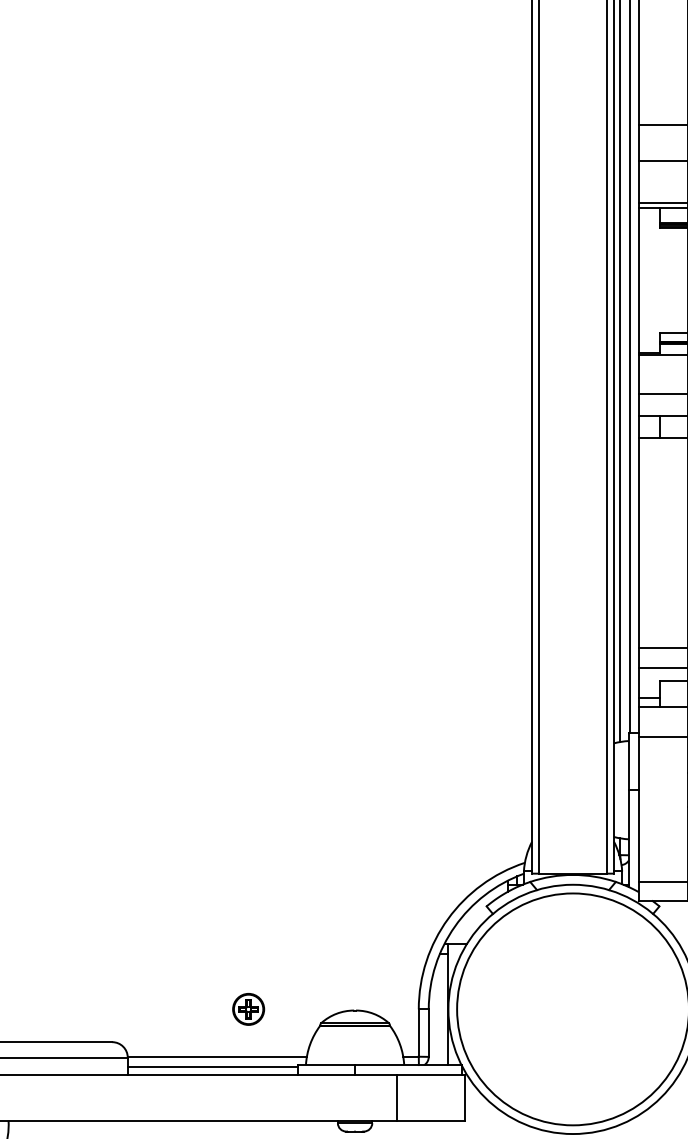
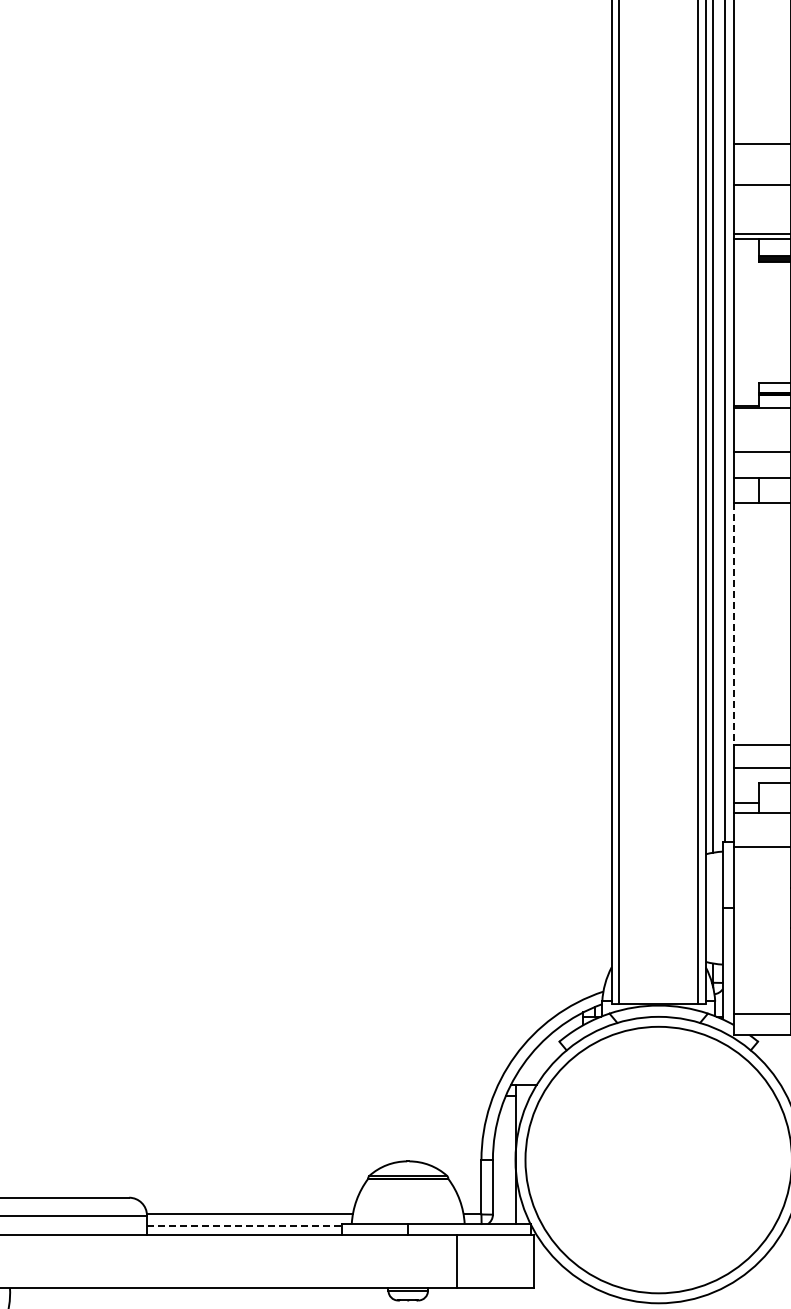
line: (638, 543) -> (734, 624), solid -> dashed
part: (248, 1008) -> (285, 1159), removed
line: (212, 1066) -> (244, 1225), solid -> dashed

